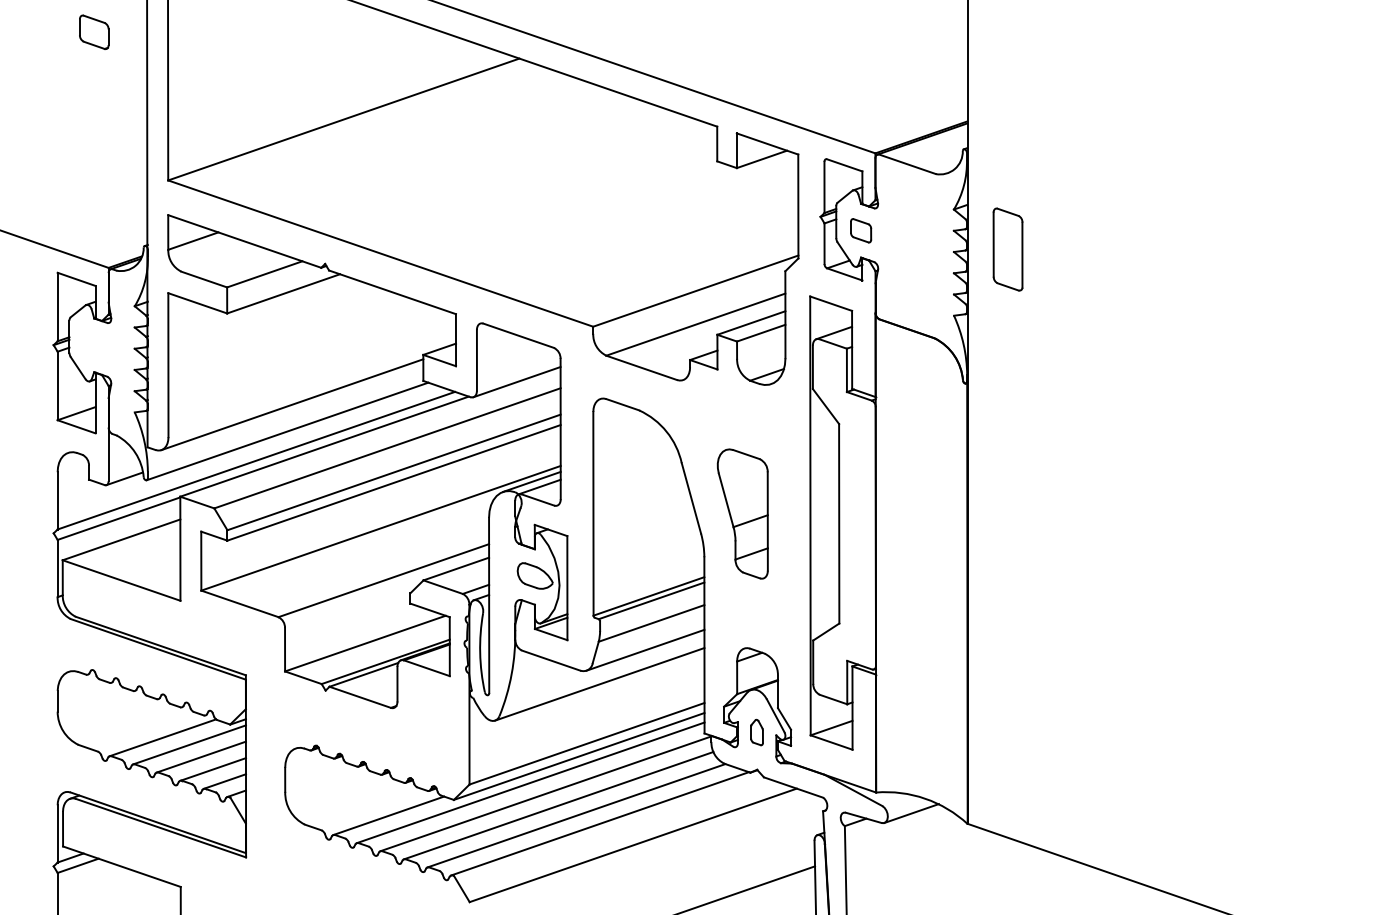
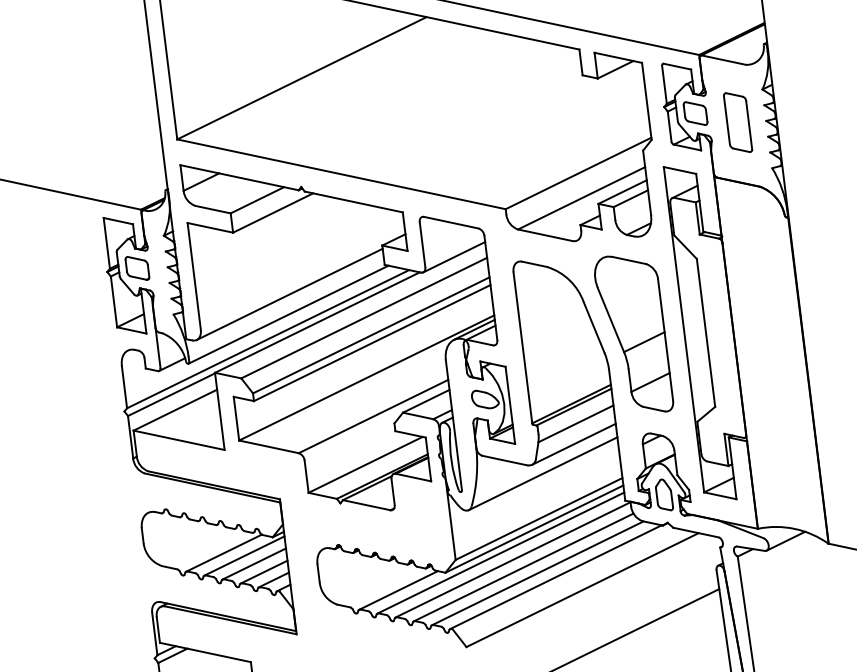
part: (94, 31) -> (137, 267), moved
part: (860, 230) -> (695, 113), size x1.43
part: (1007, 249) -> (737, 122), moved
part: (742, 513) -> (633, 334), size x1.67
part: (756, 732) -> (663, 495), size x1.67

